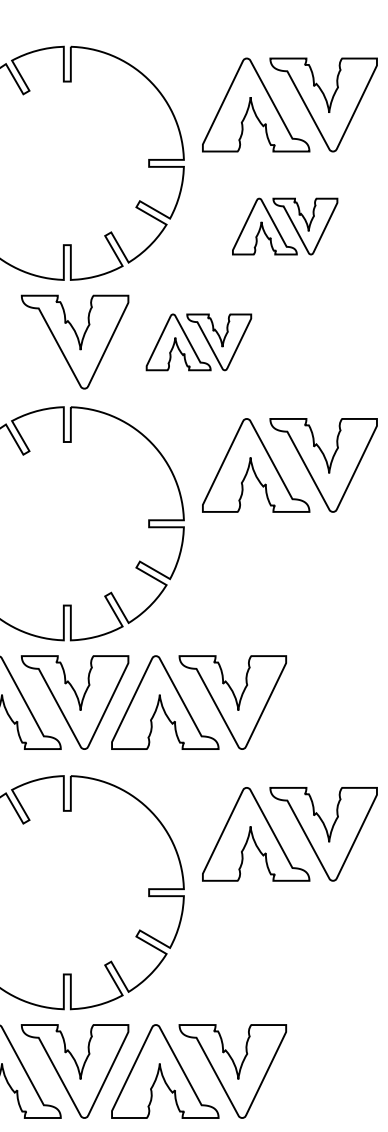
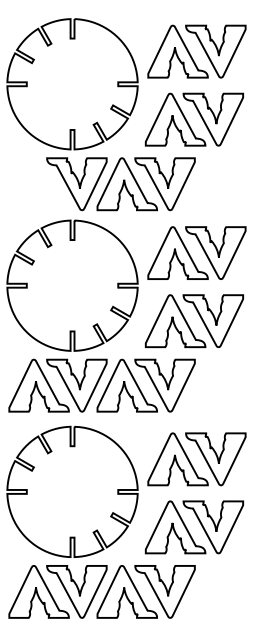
part: (283, 226) -> (193, 119), size x1.67
part: (197, 342) -> (145, 184), size x1.67
part: (283, 587) -> (193, 321), added
part: (283, 956) -> (193, 527), added

